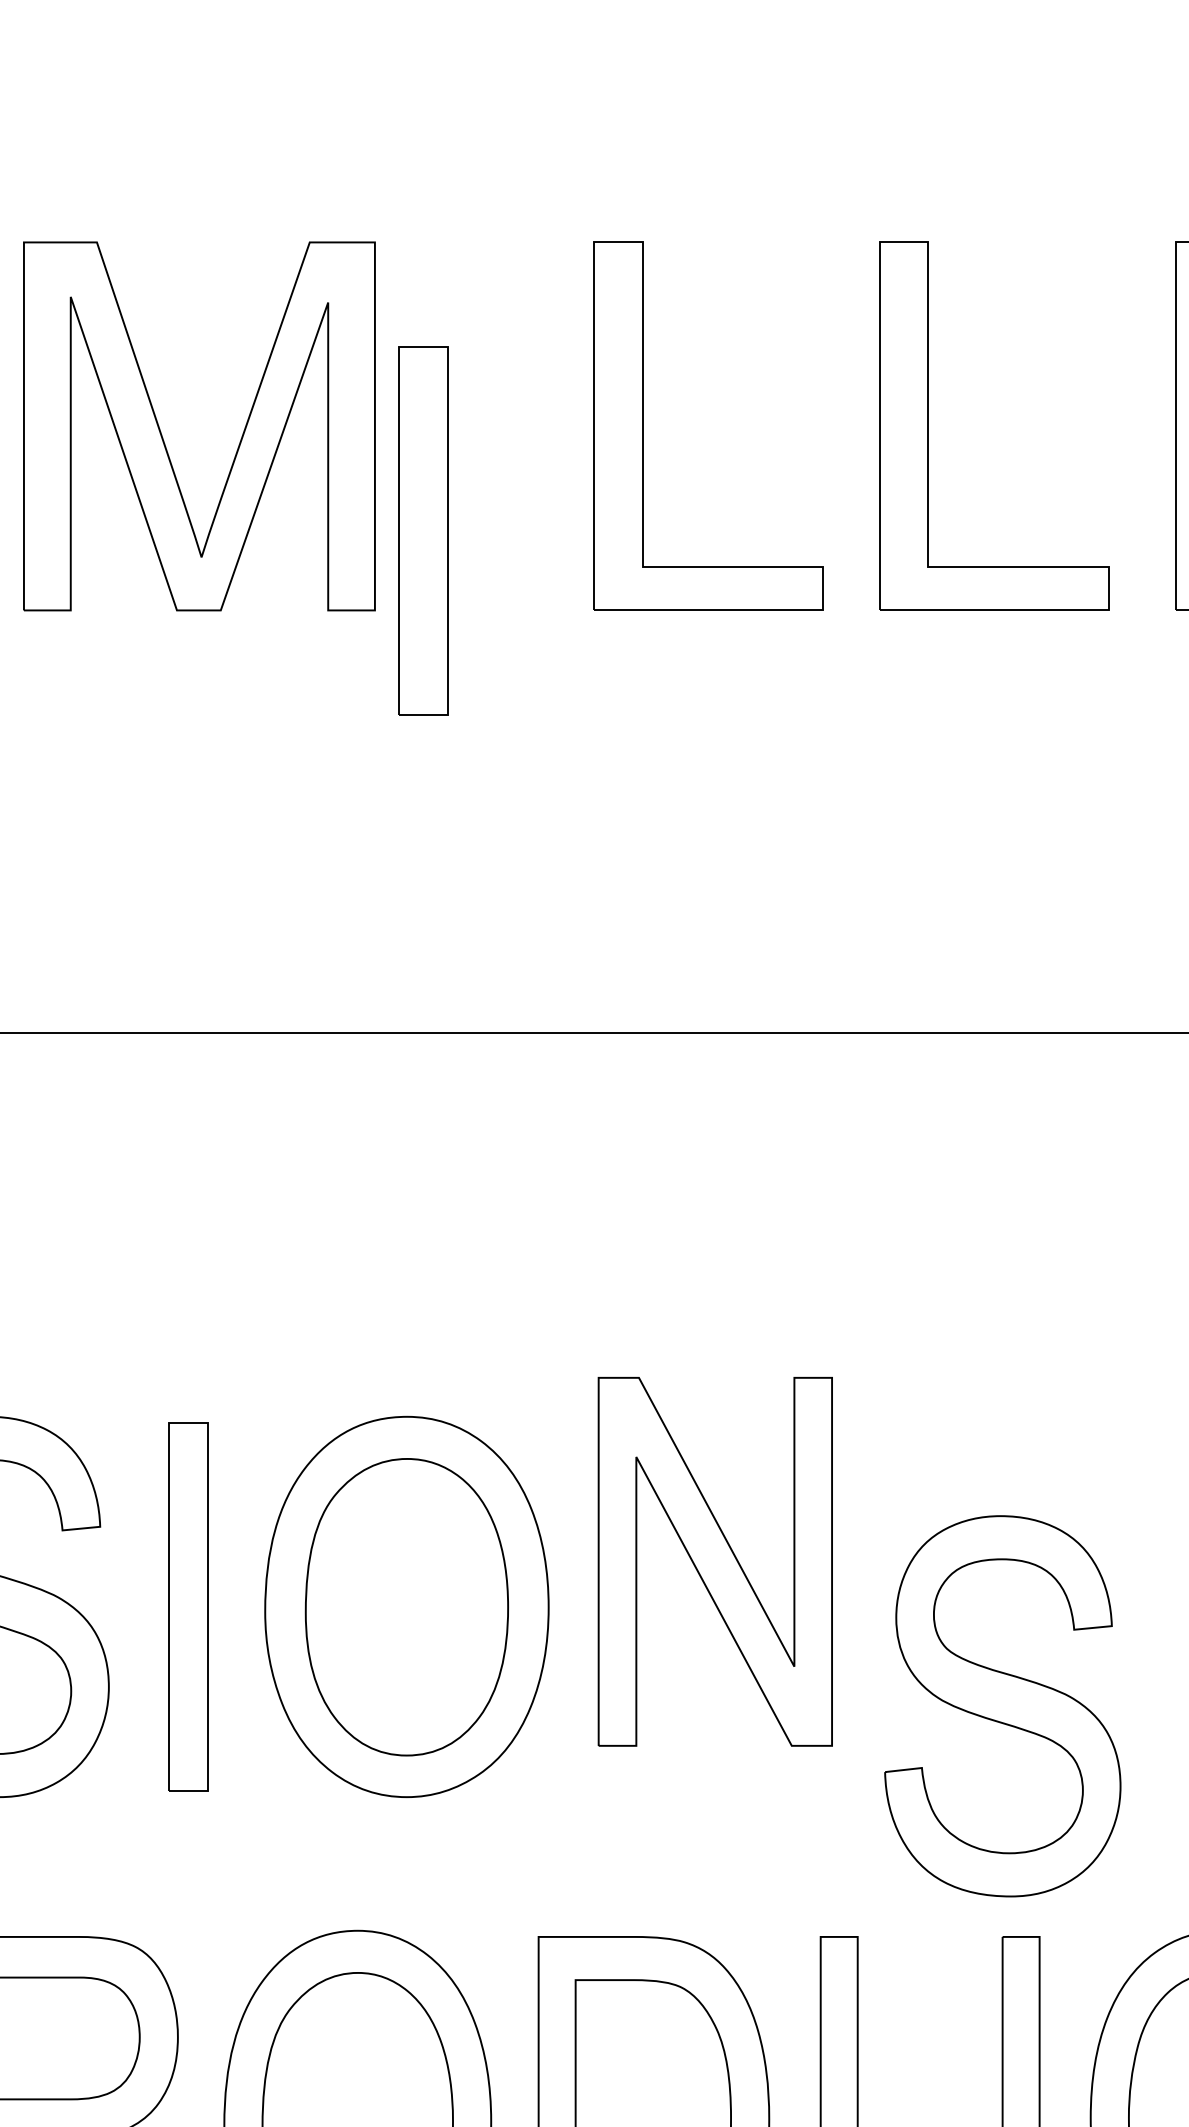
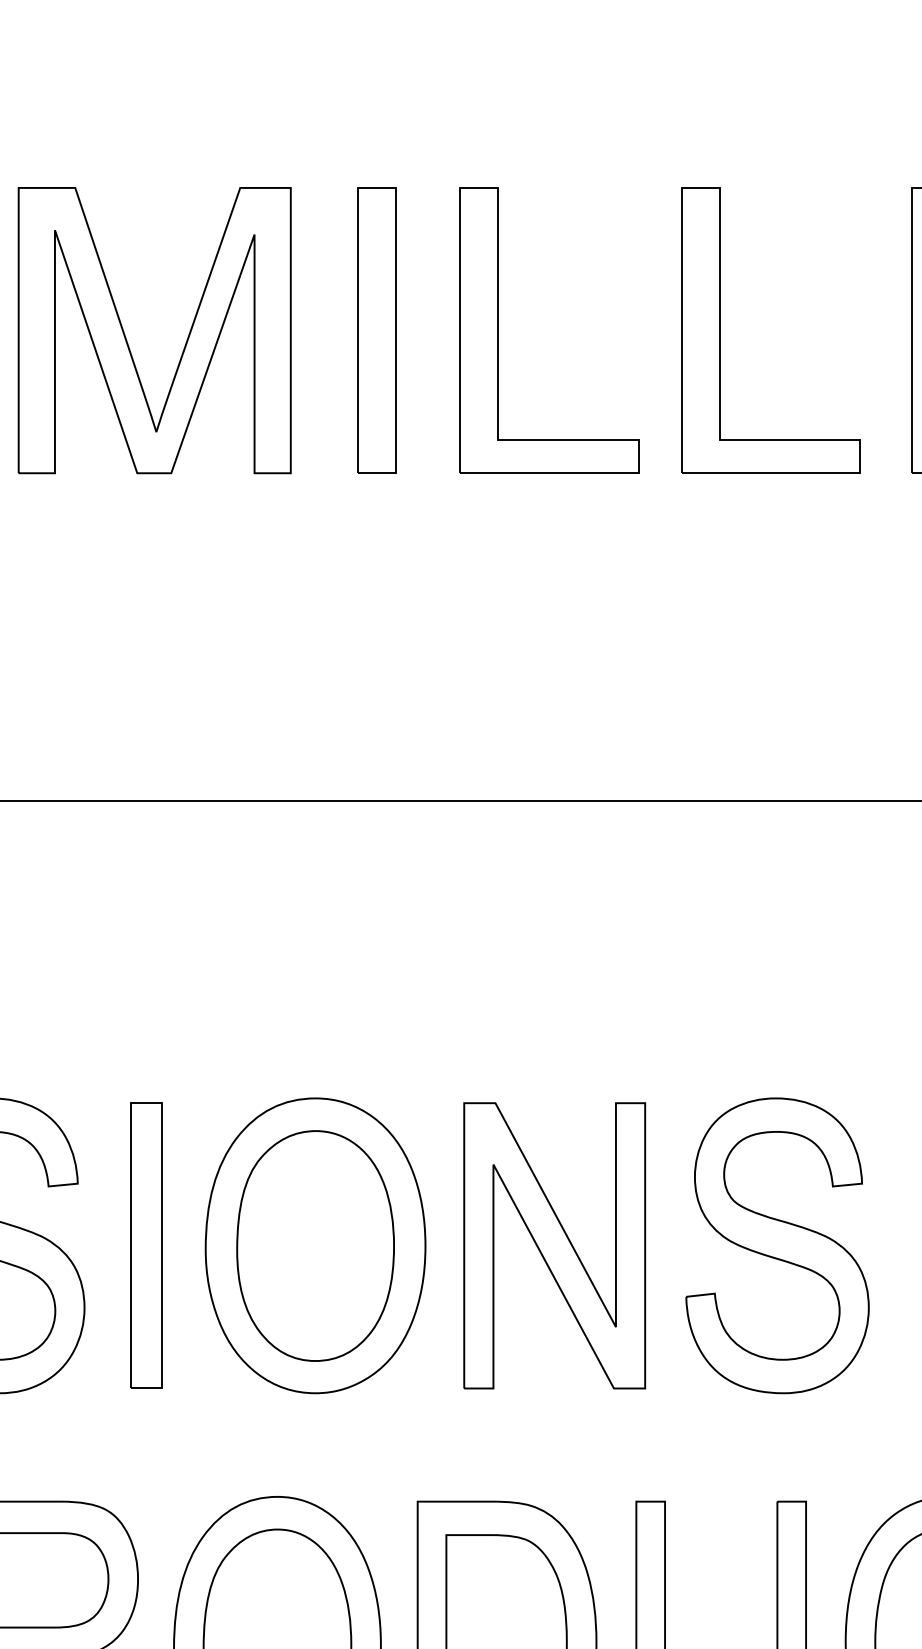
part: (423, 530) -> (376, 330), moved
part: (715, 1561) -> (554, 1245), moved
part: (1002, 1705) -> (777, 1245), moved

